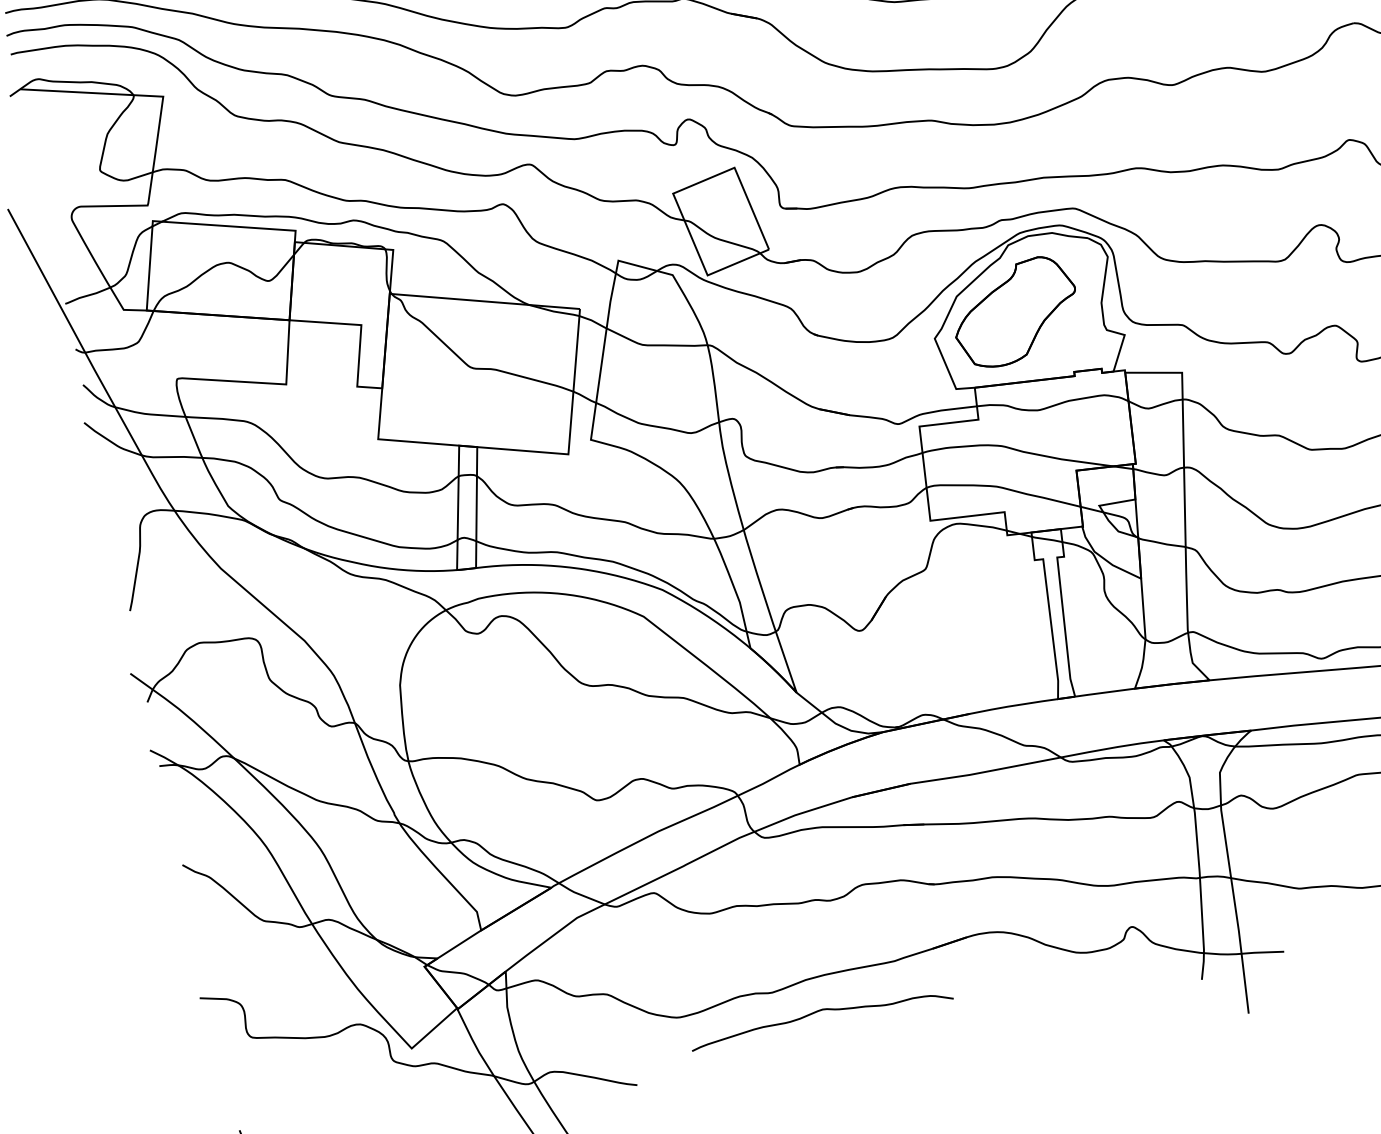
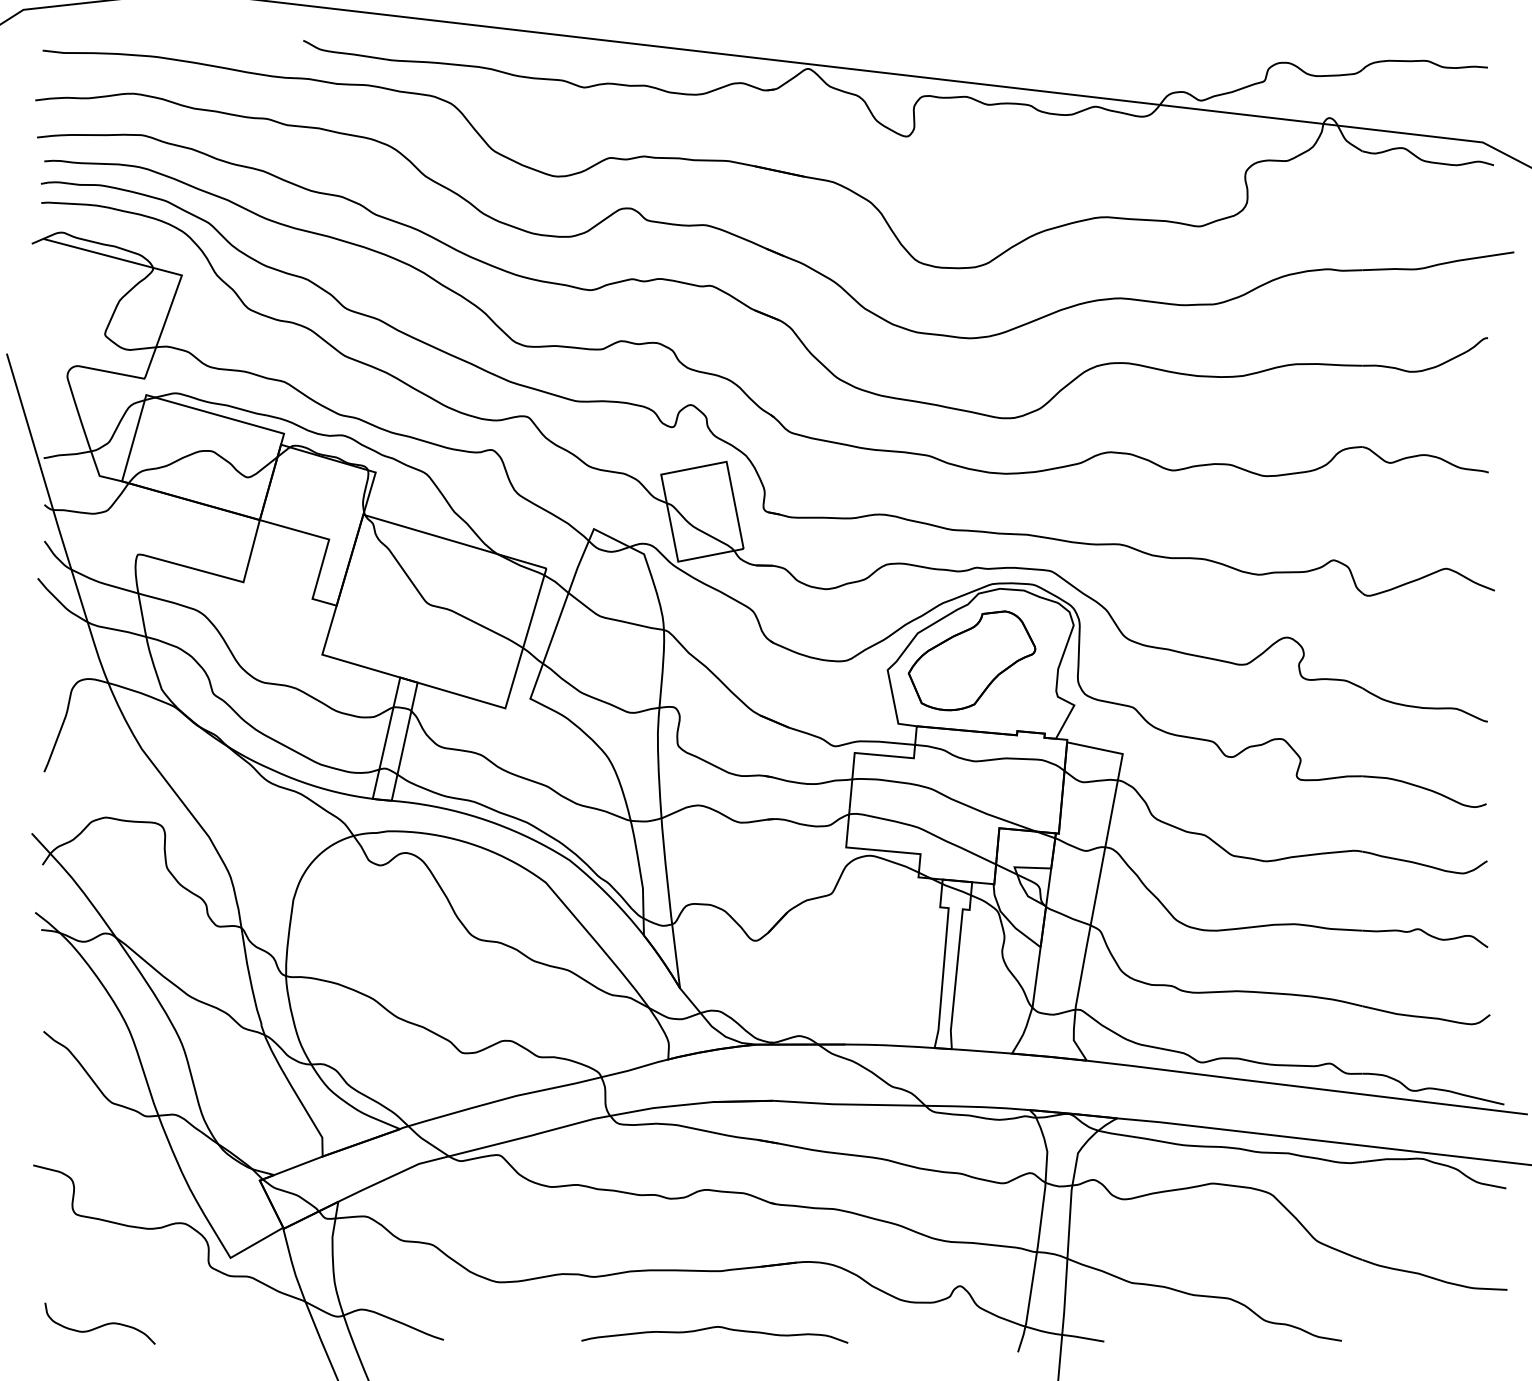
curve: (819, 1011) -> (714, 1328), moved

